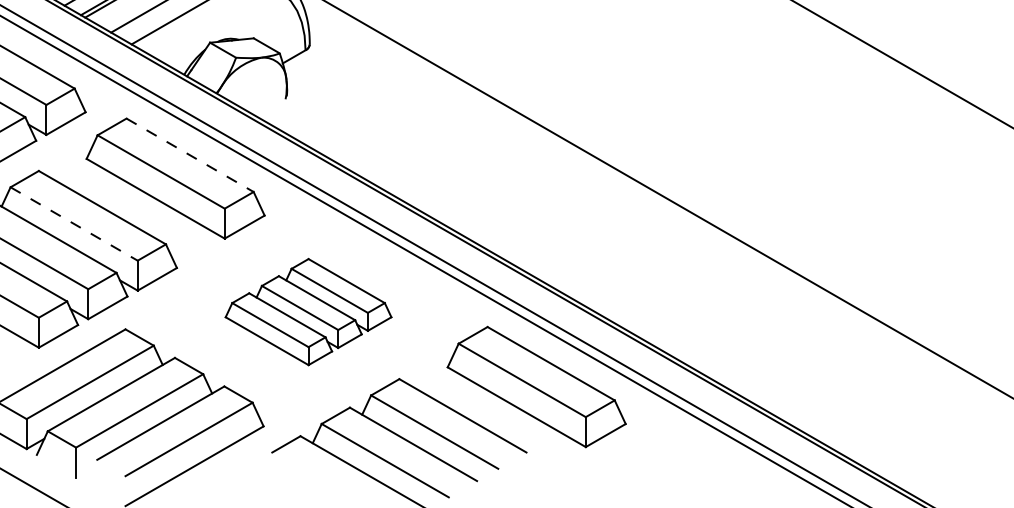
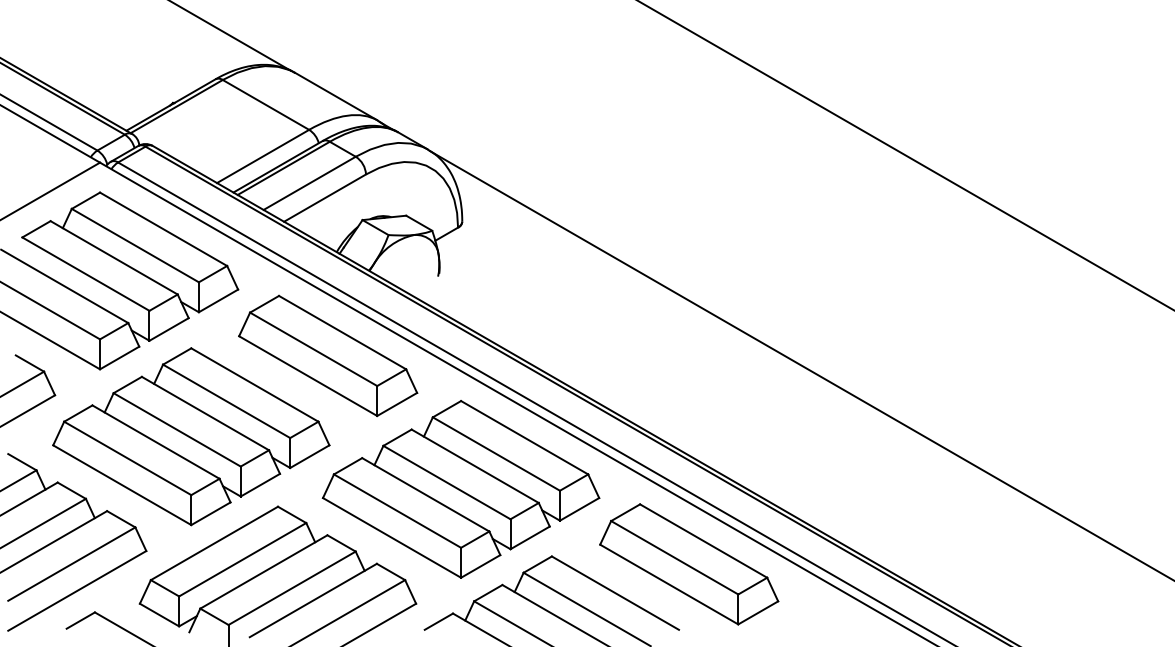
line: (191, 155) -> (343, 332), dashed -> solid
line: (75, 224) -> (227, 401), dashed -> solid
part: (308, 312) -> (460, 489), size x1.67

